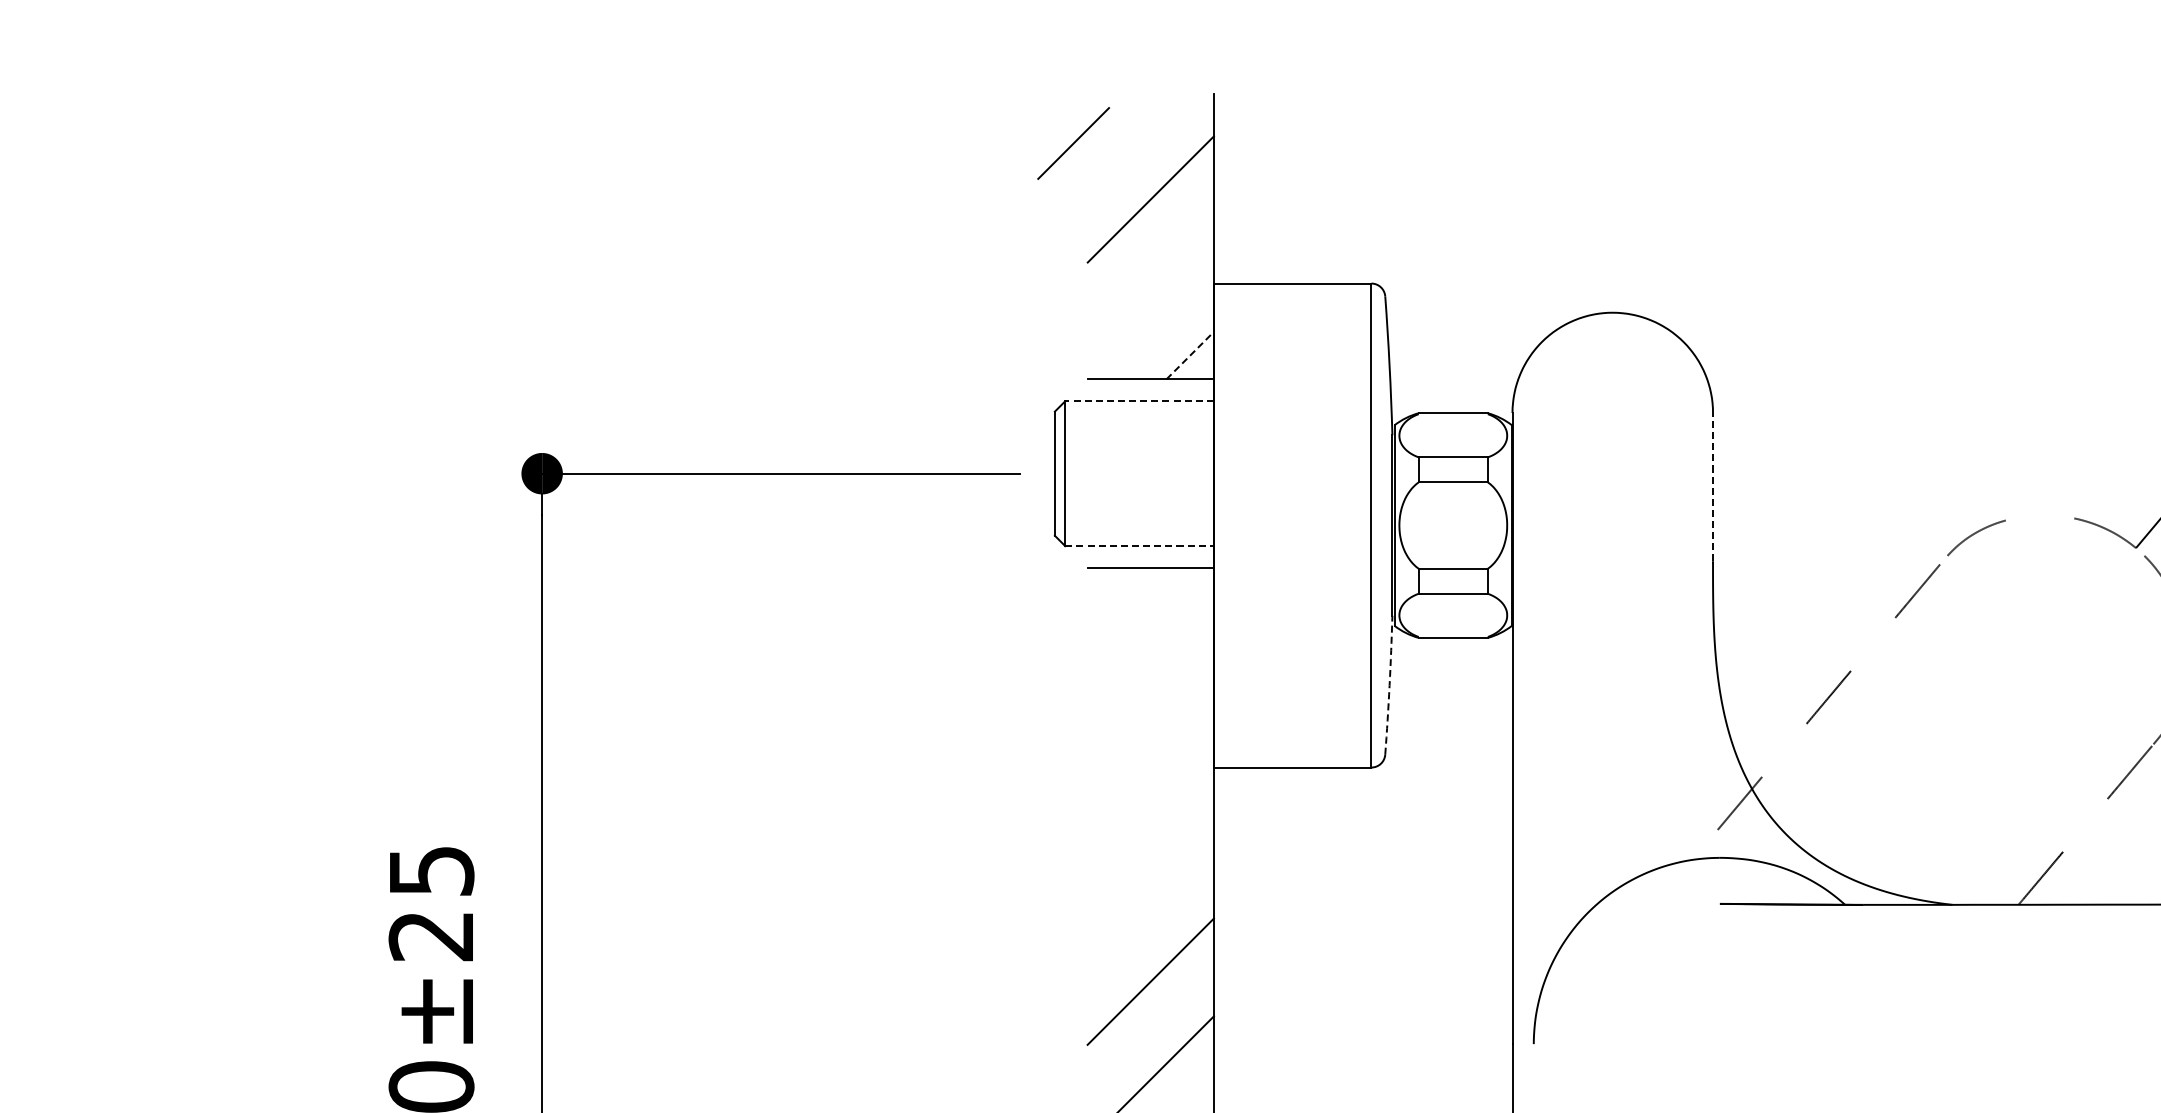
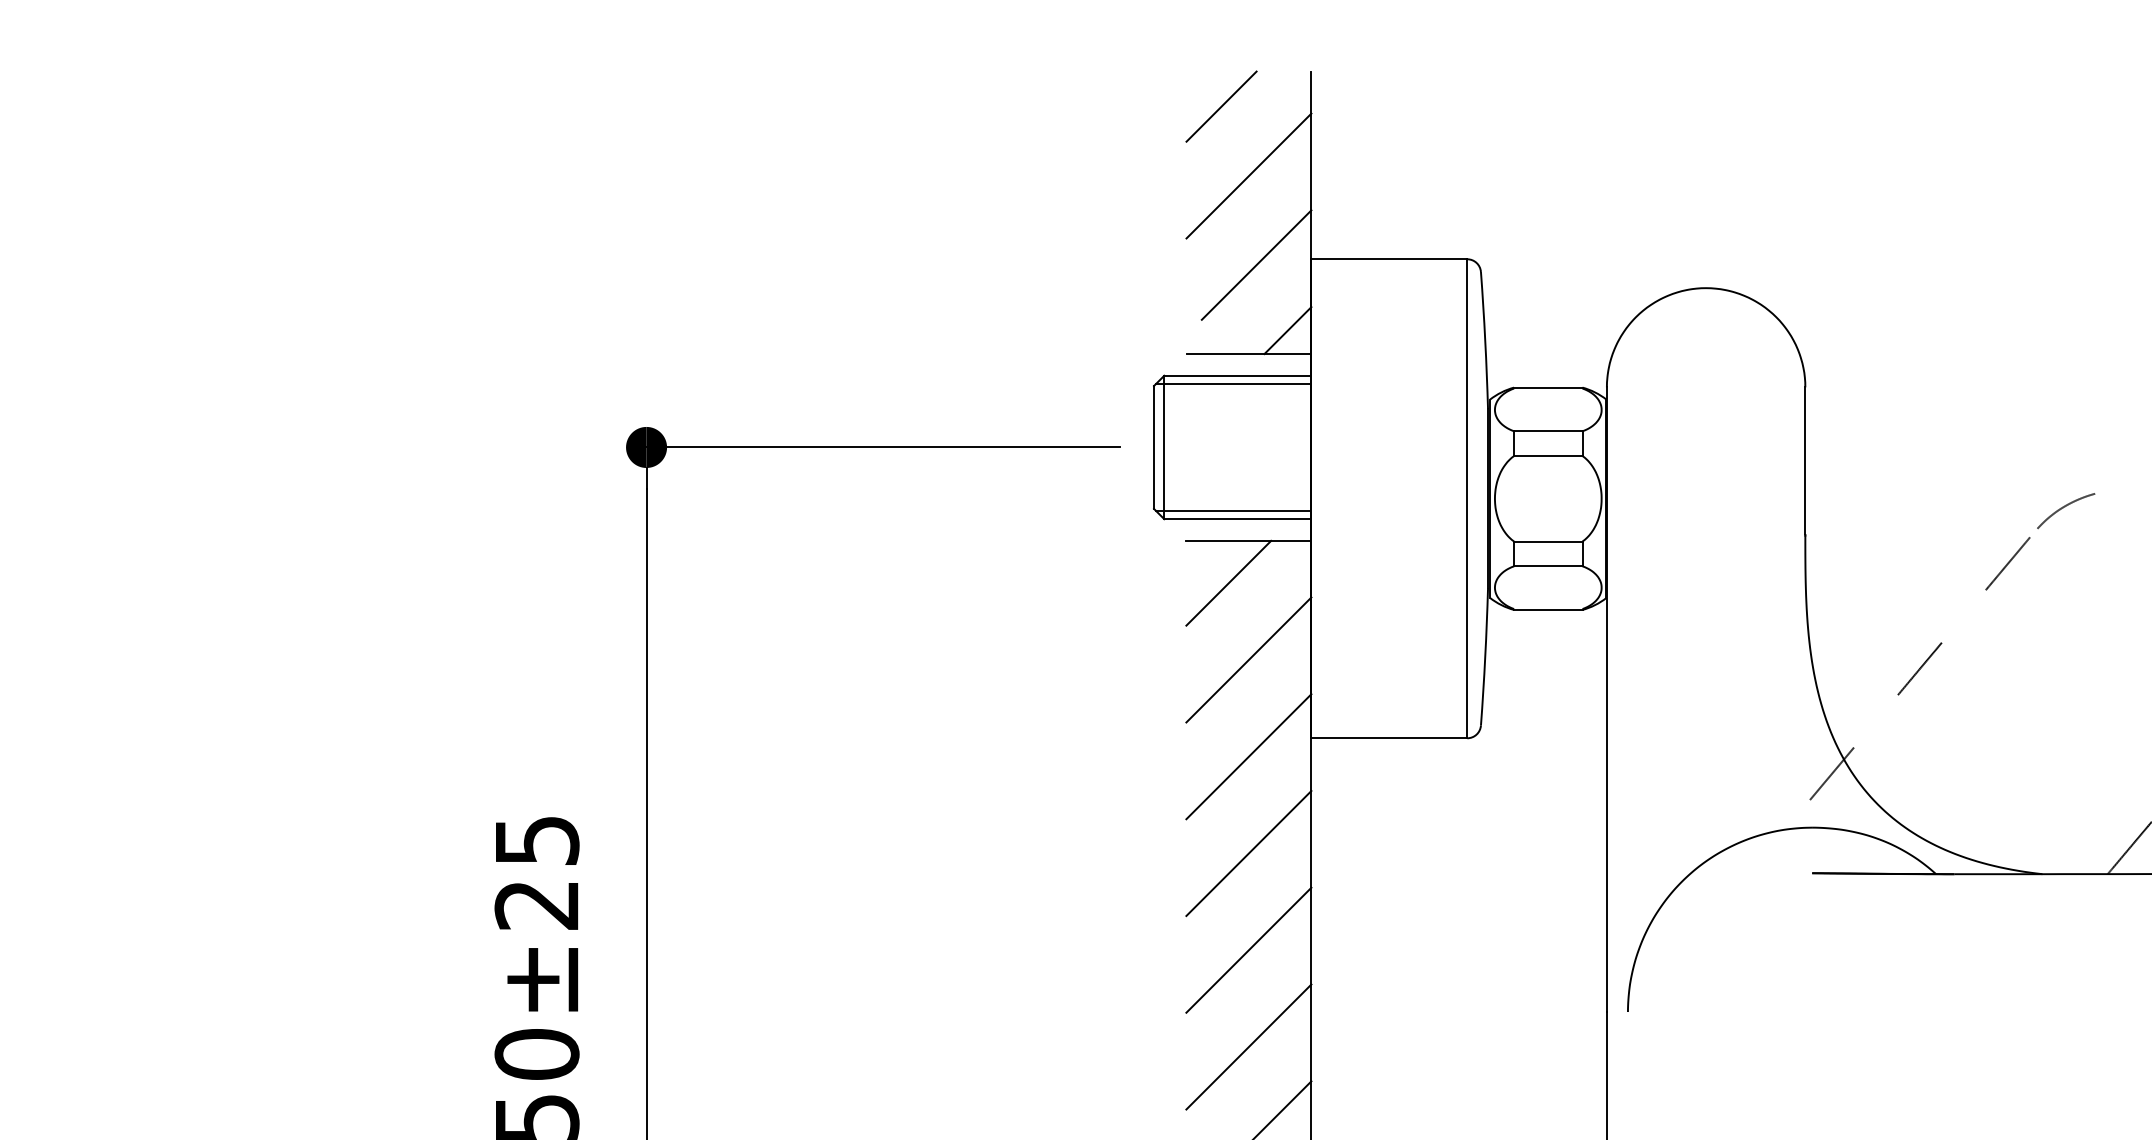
line: (1073, 143) -> (1221, 106), moved
line: (1158, 288) -> (1256, 264), added
line: (1190, 355) -> (1288, 330), dashed -> solid
line: (1139, 400) -> (1237, 375), dashed -> solid
line: (1135, 409) -> (1233, 383), added
line: (1713, 486) -> (1805, 460), dashed -> solid
line: (1135, 538) -> (1233, 511), added
line: (1139, 546) -> (1237, 519), dashed -> solid
line: (1130, 610) -> (1228, 582), added
arc: (1389, 685) -> (1485, 657), dashed -> solid
line: (1150, 687) -> (1248, 659), added
line: (1150, 785) -> (1248, 756), added
line: (1150, 883) -> (1248, 853), added

